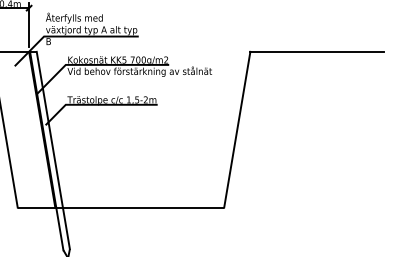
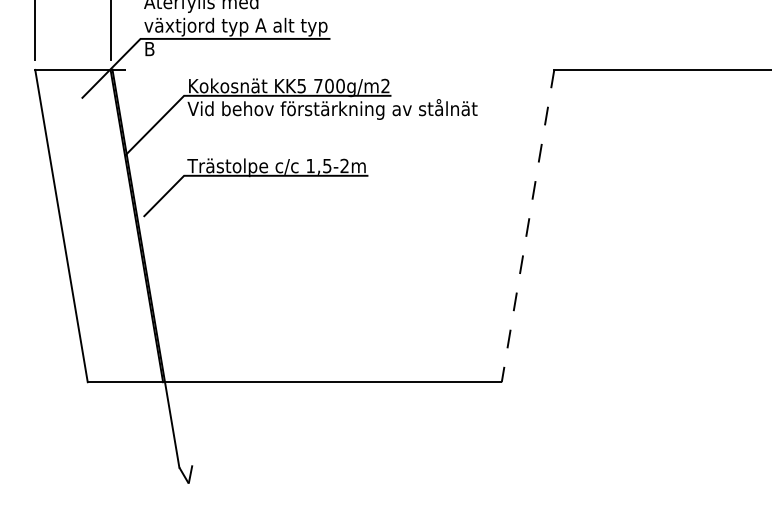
line: (237, 130) -> (528, 227), solid -> dashed
line: (52, 150) -> (157, 267), removed

